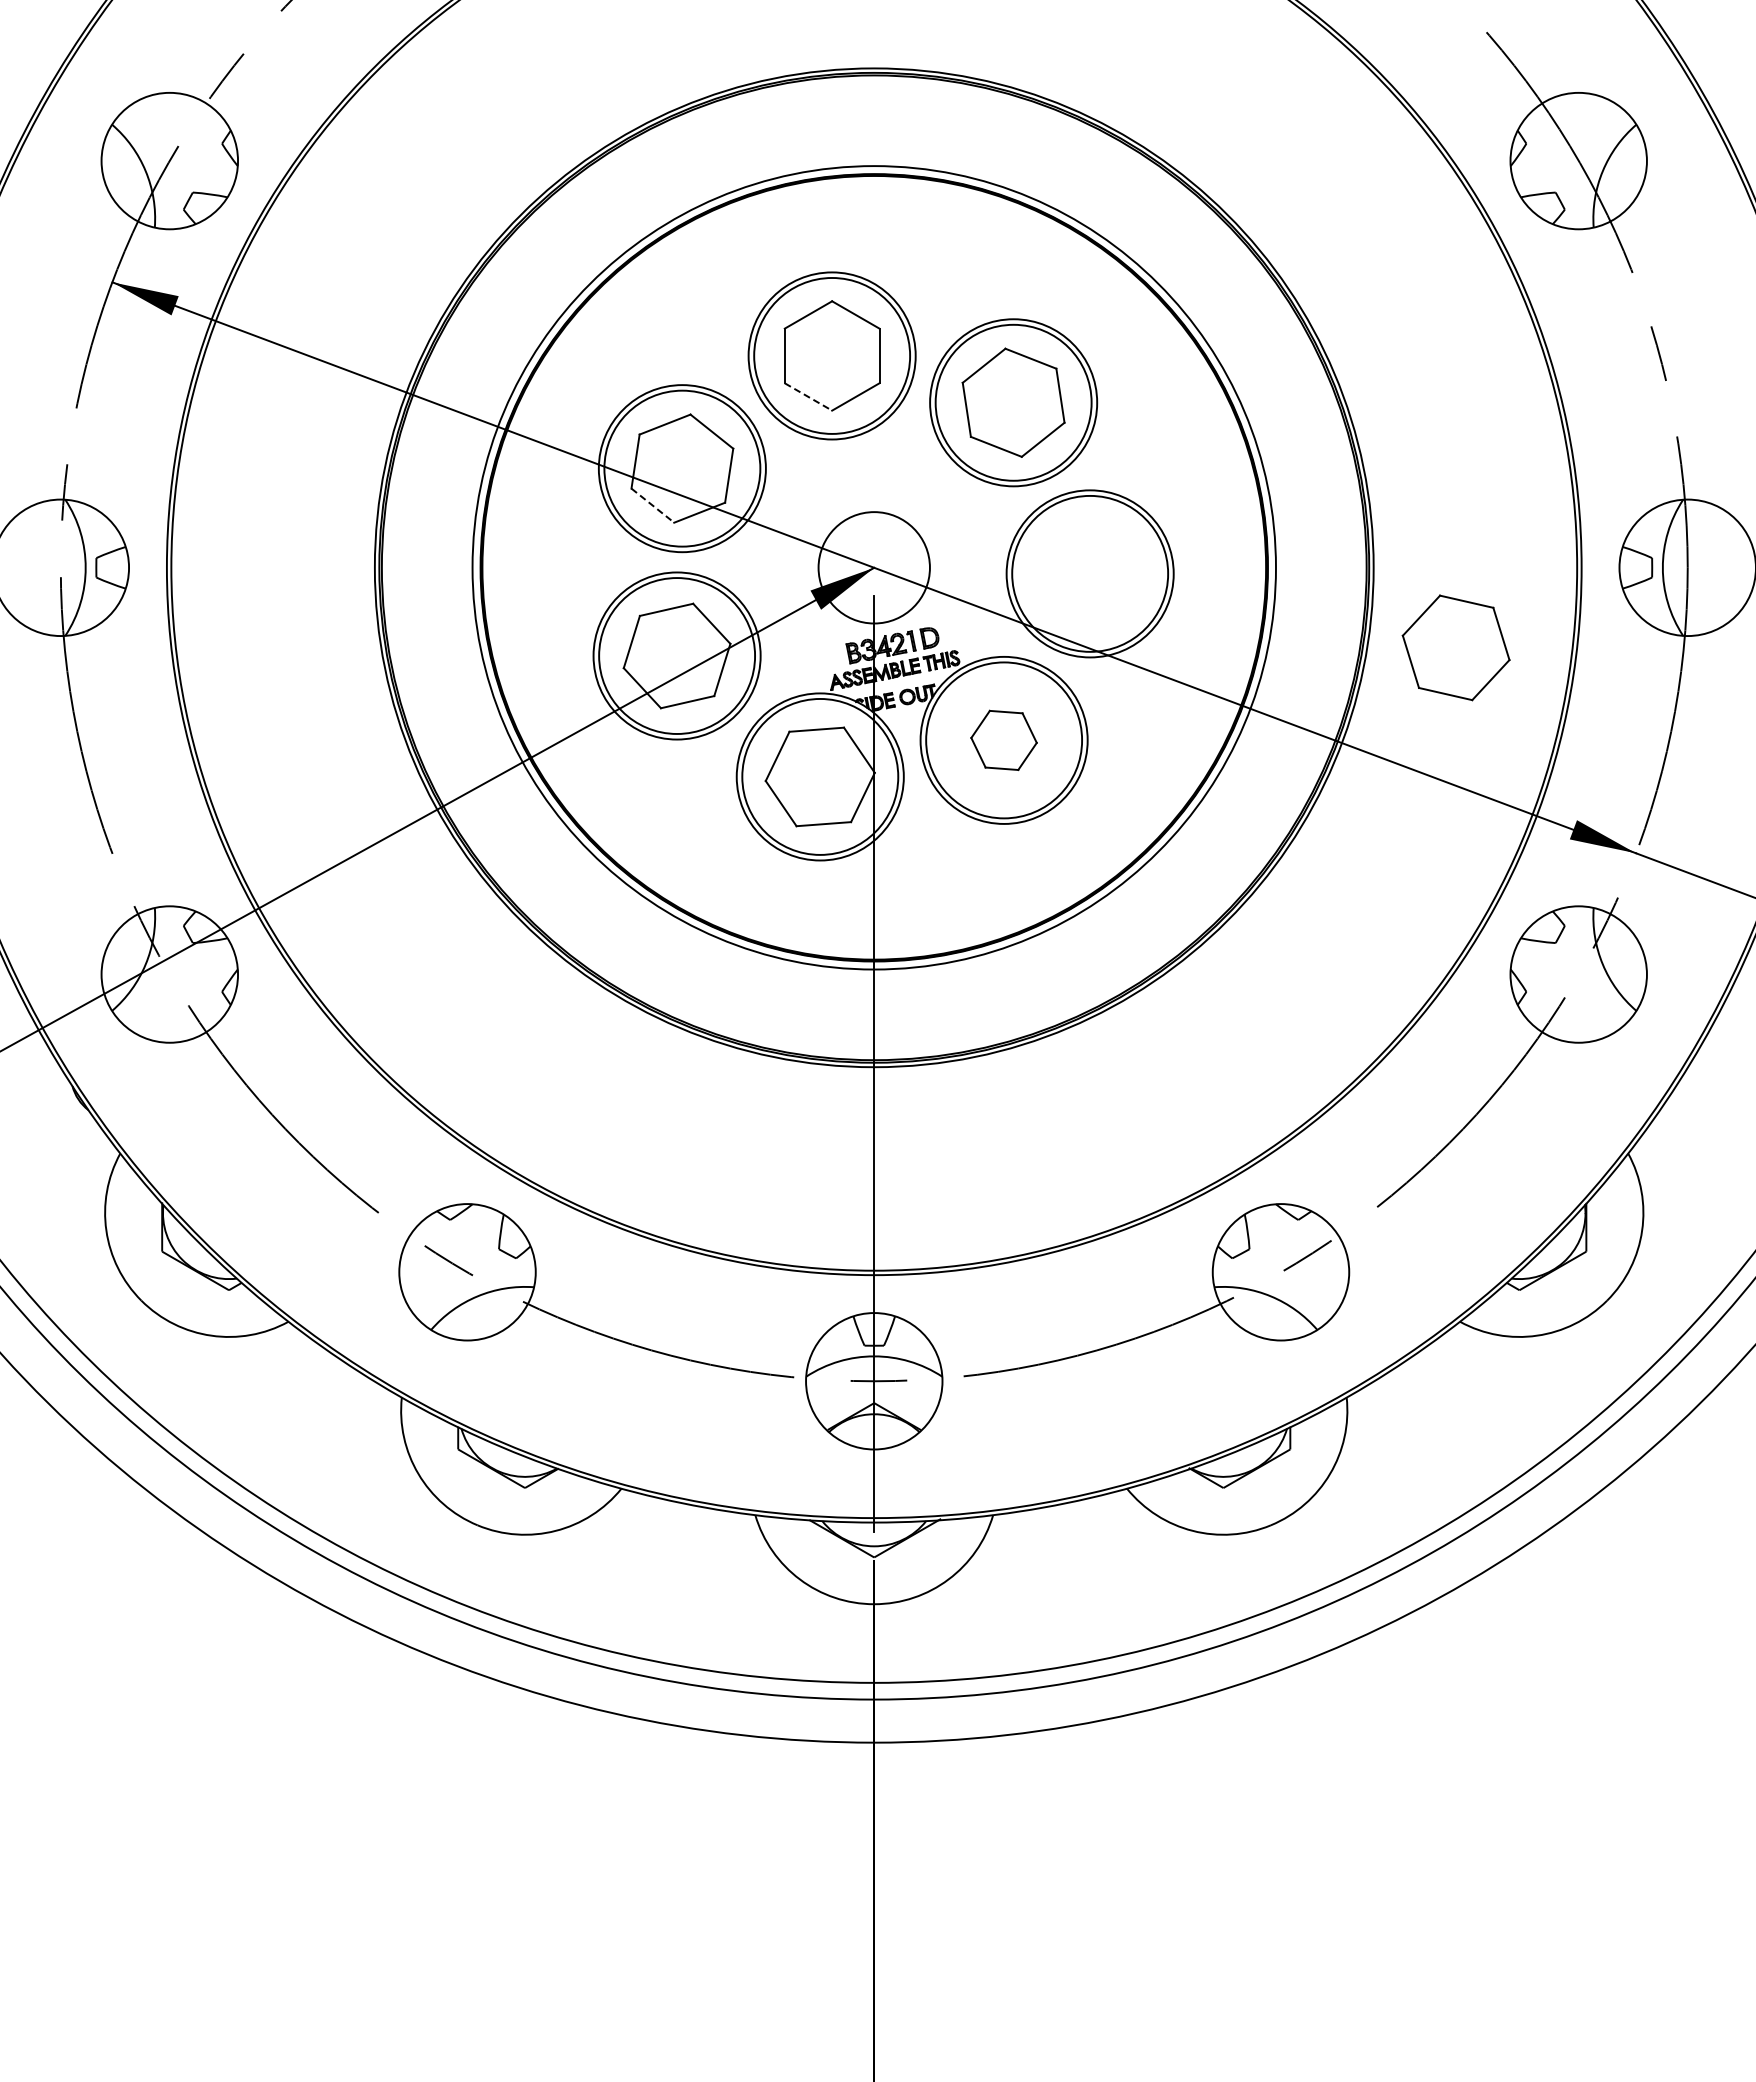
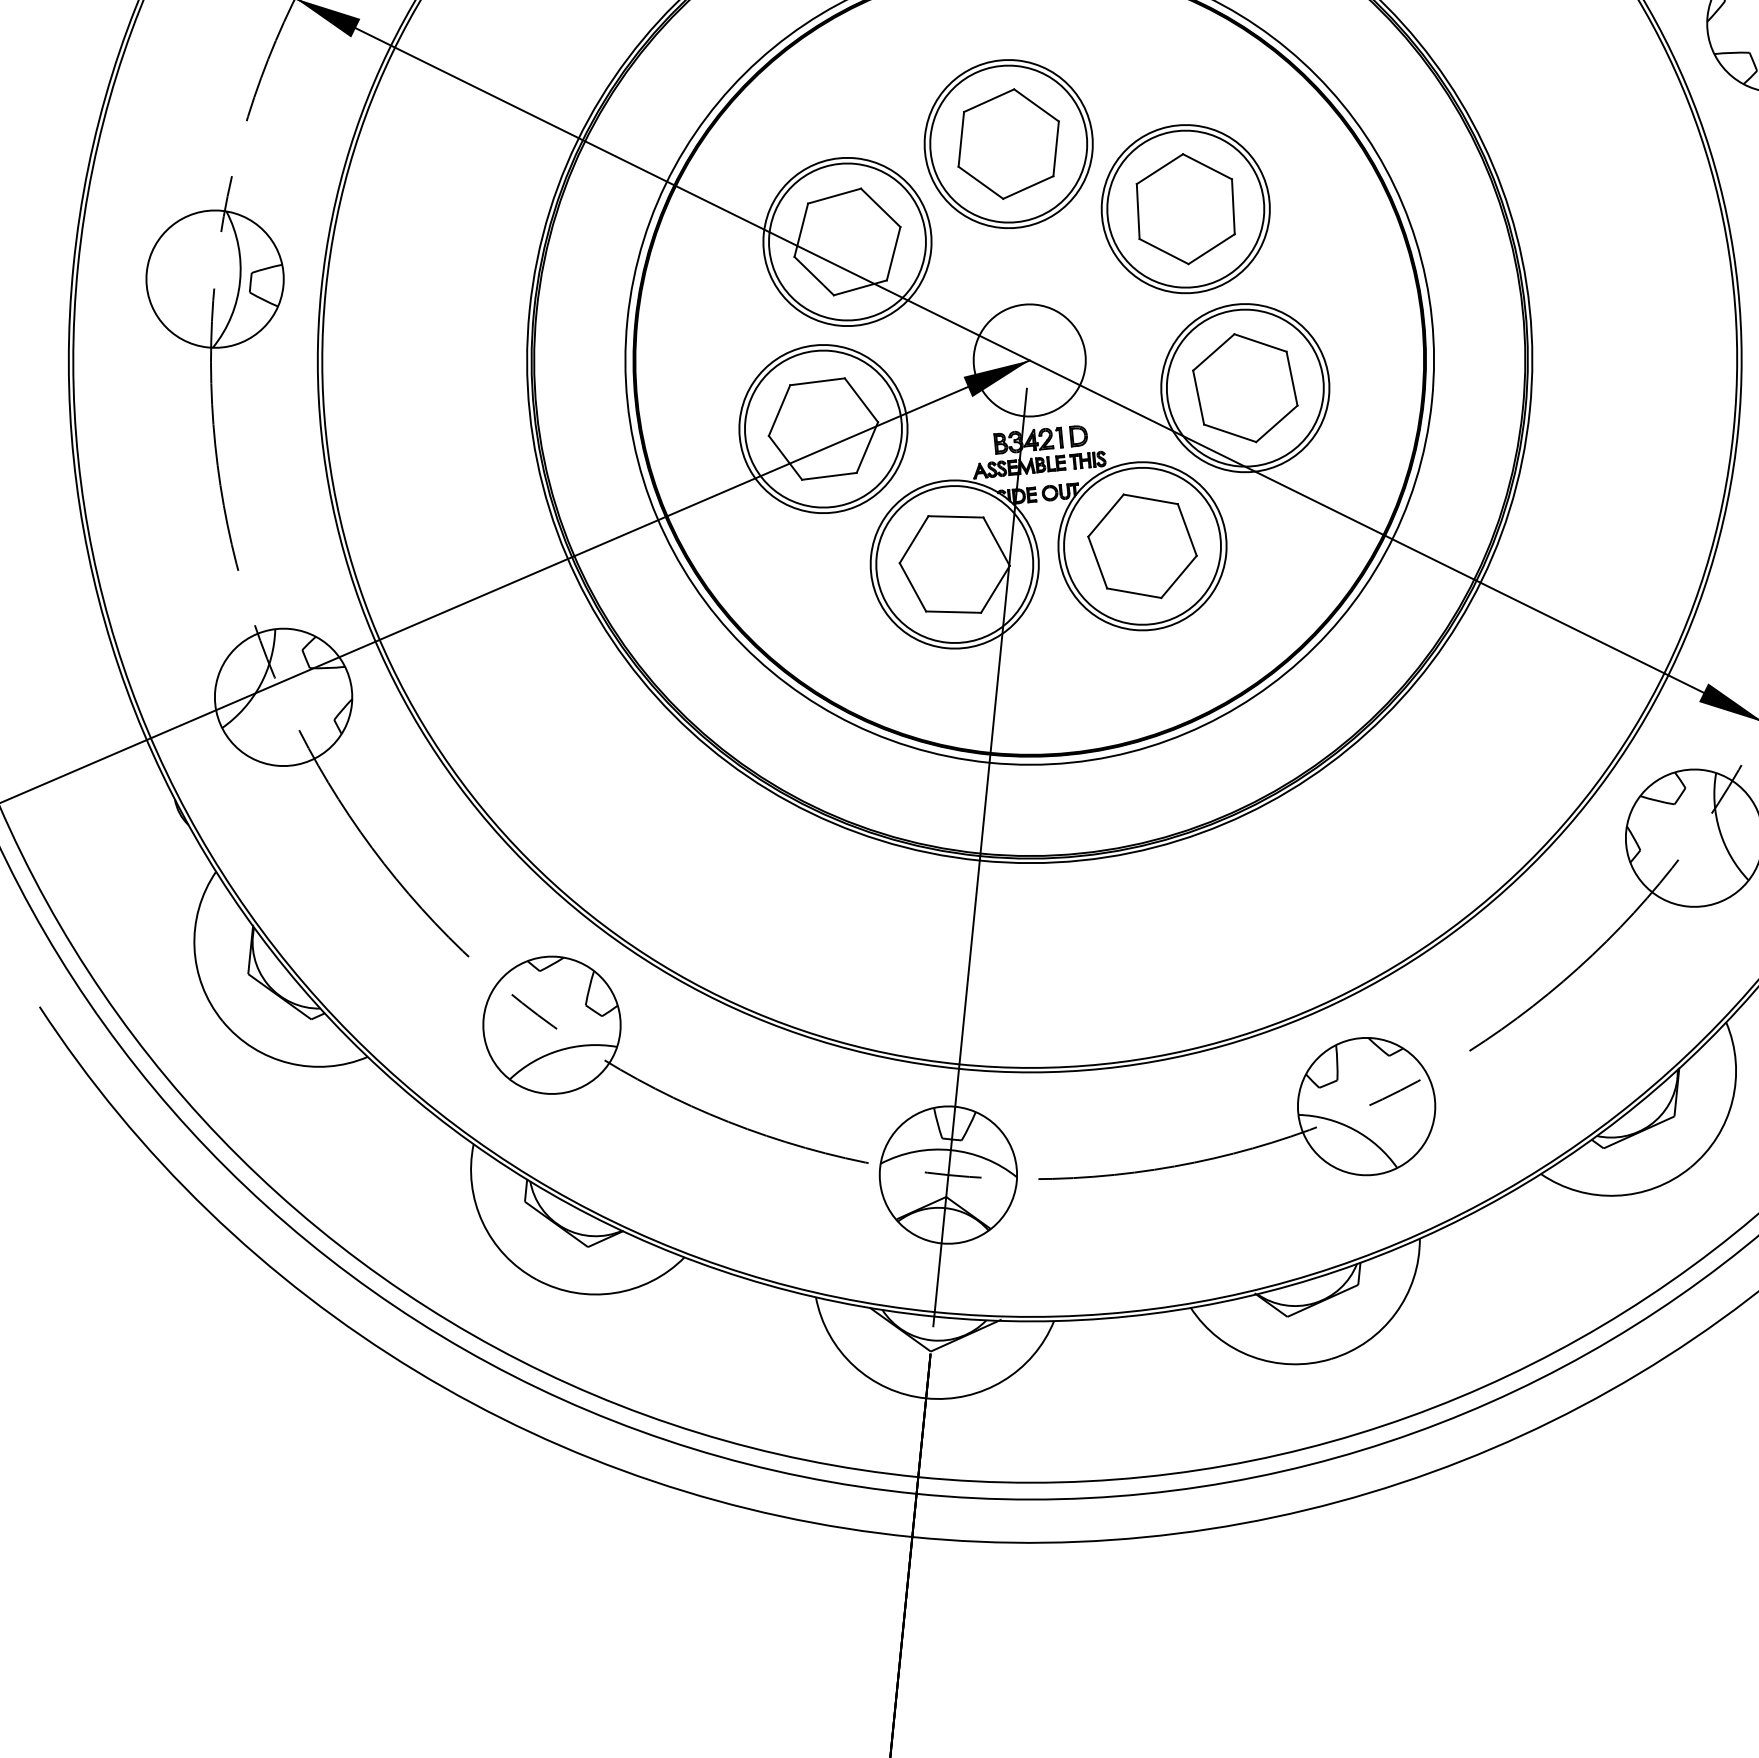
line: (808, 397) -> (980, 183), dashed -> solid
line: (653, 505) -> (814, 276), dashed -> solid
part: (1455, 647) -> (1244, 387), moved
part: (1003, 740) -> (1141, 546), size x1.67

